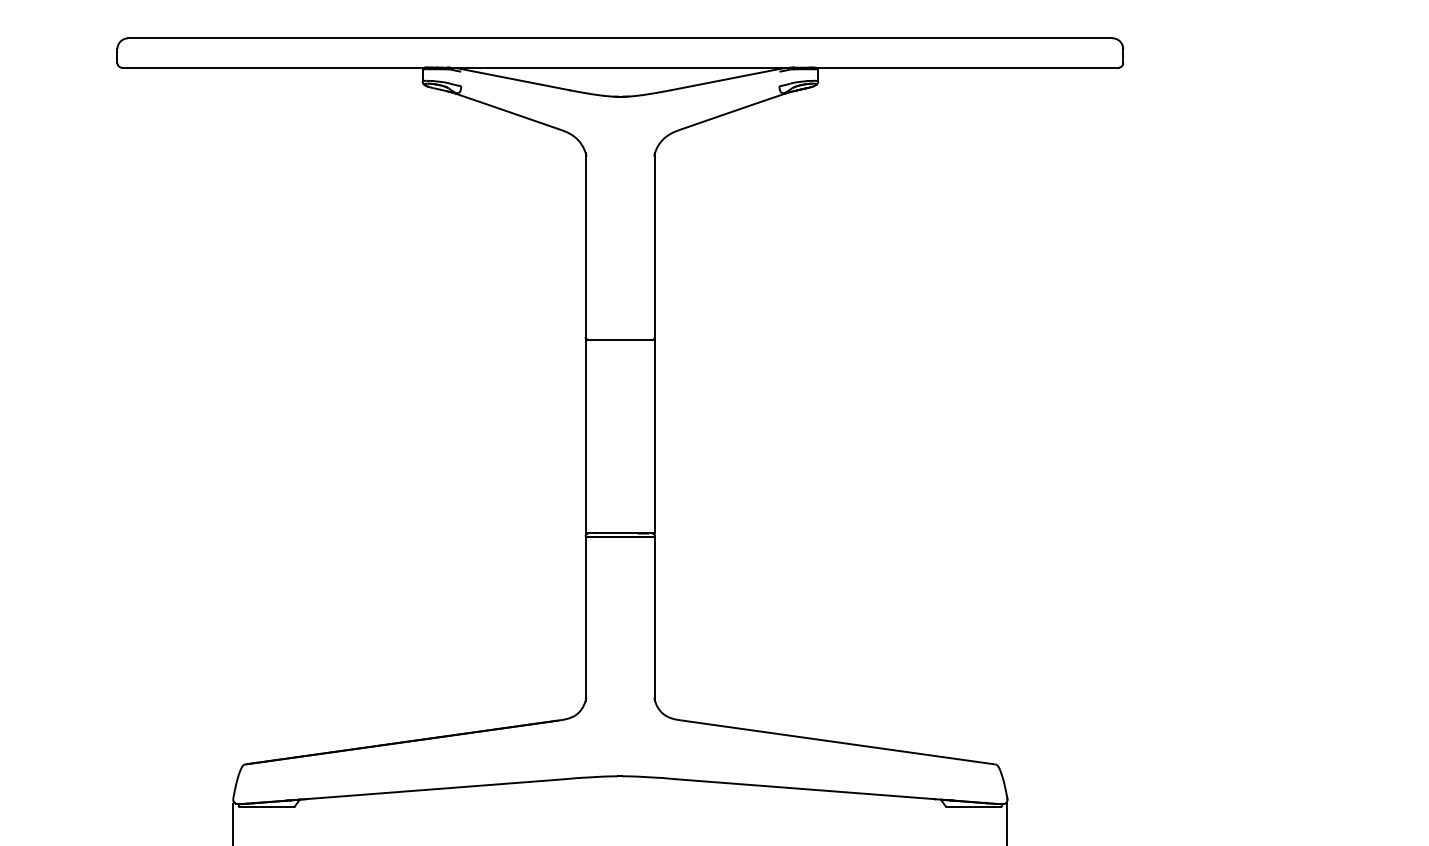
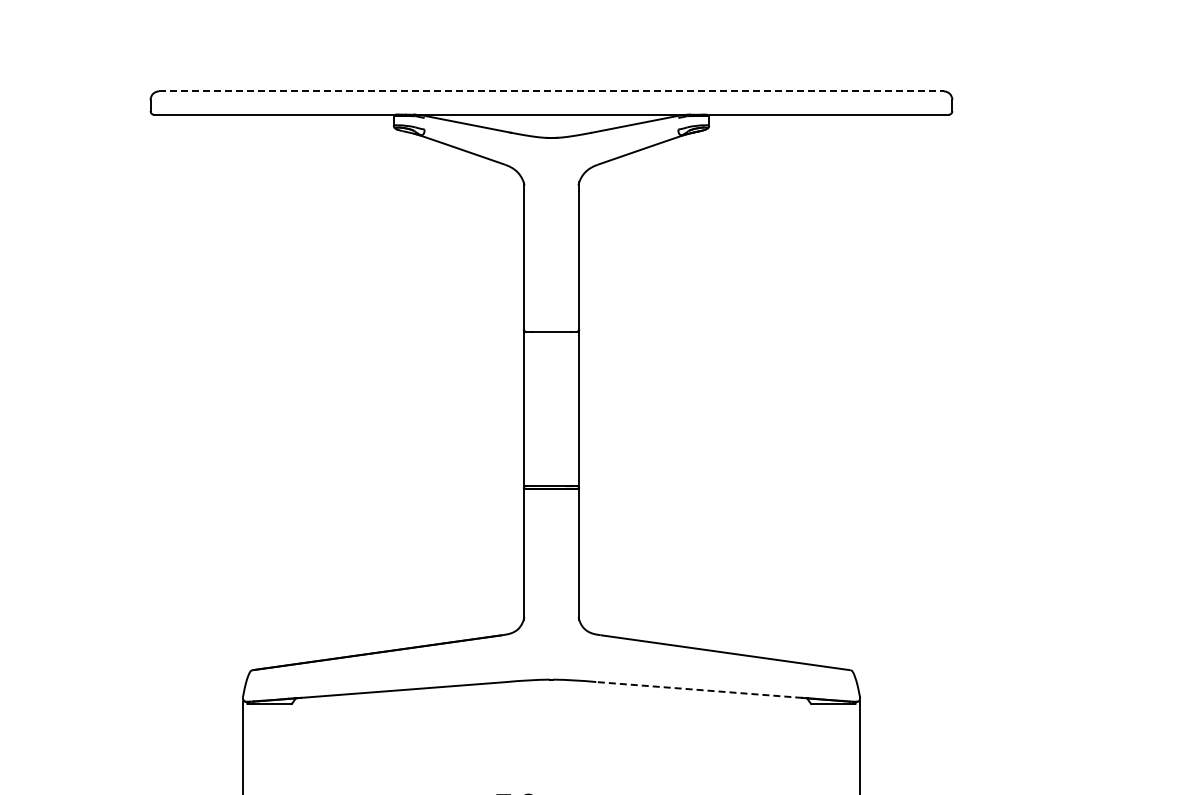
line: (620, 38) -> (551, 91), solid -> dashed
line: (804, 788) -> (698, 689), solid -> dashed

